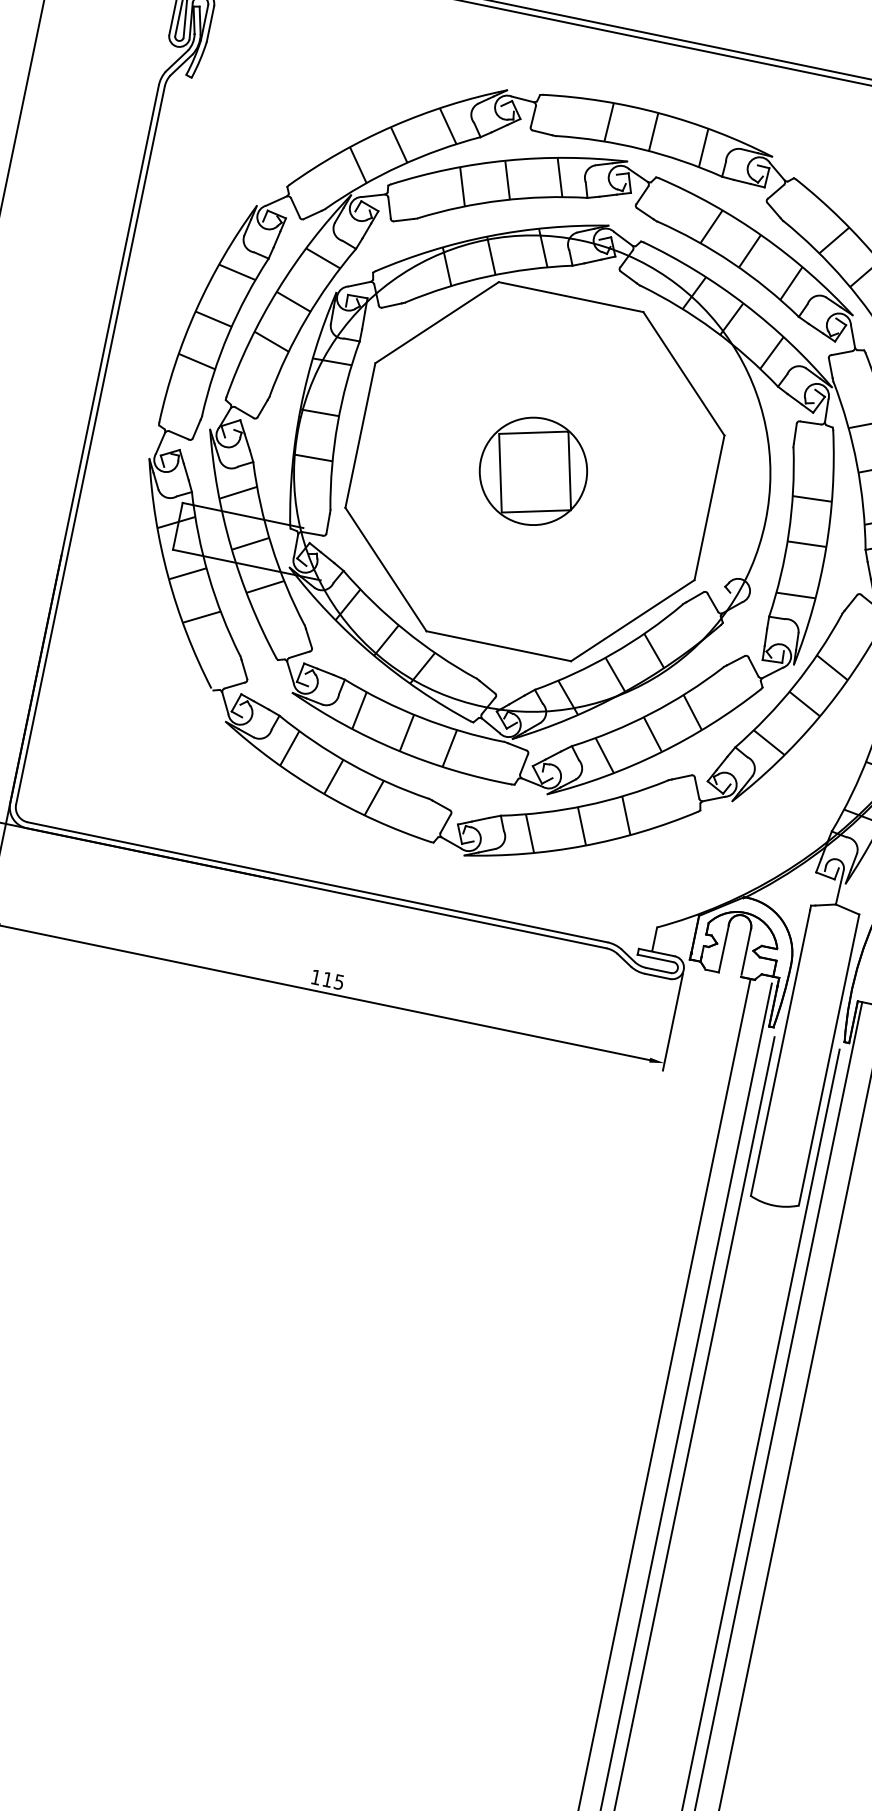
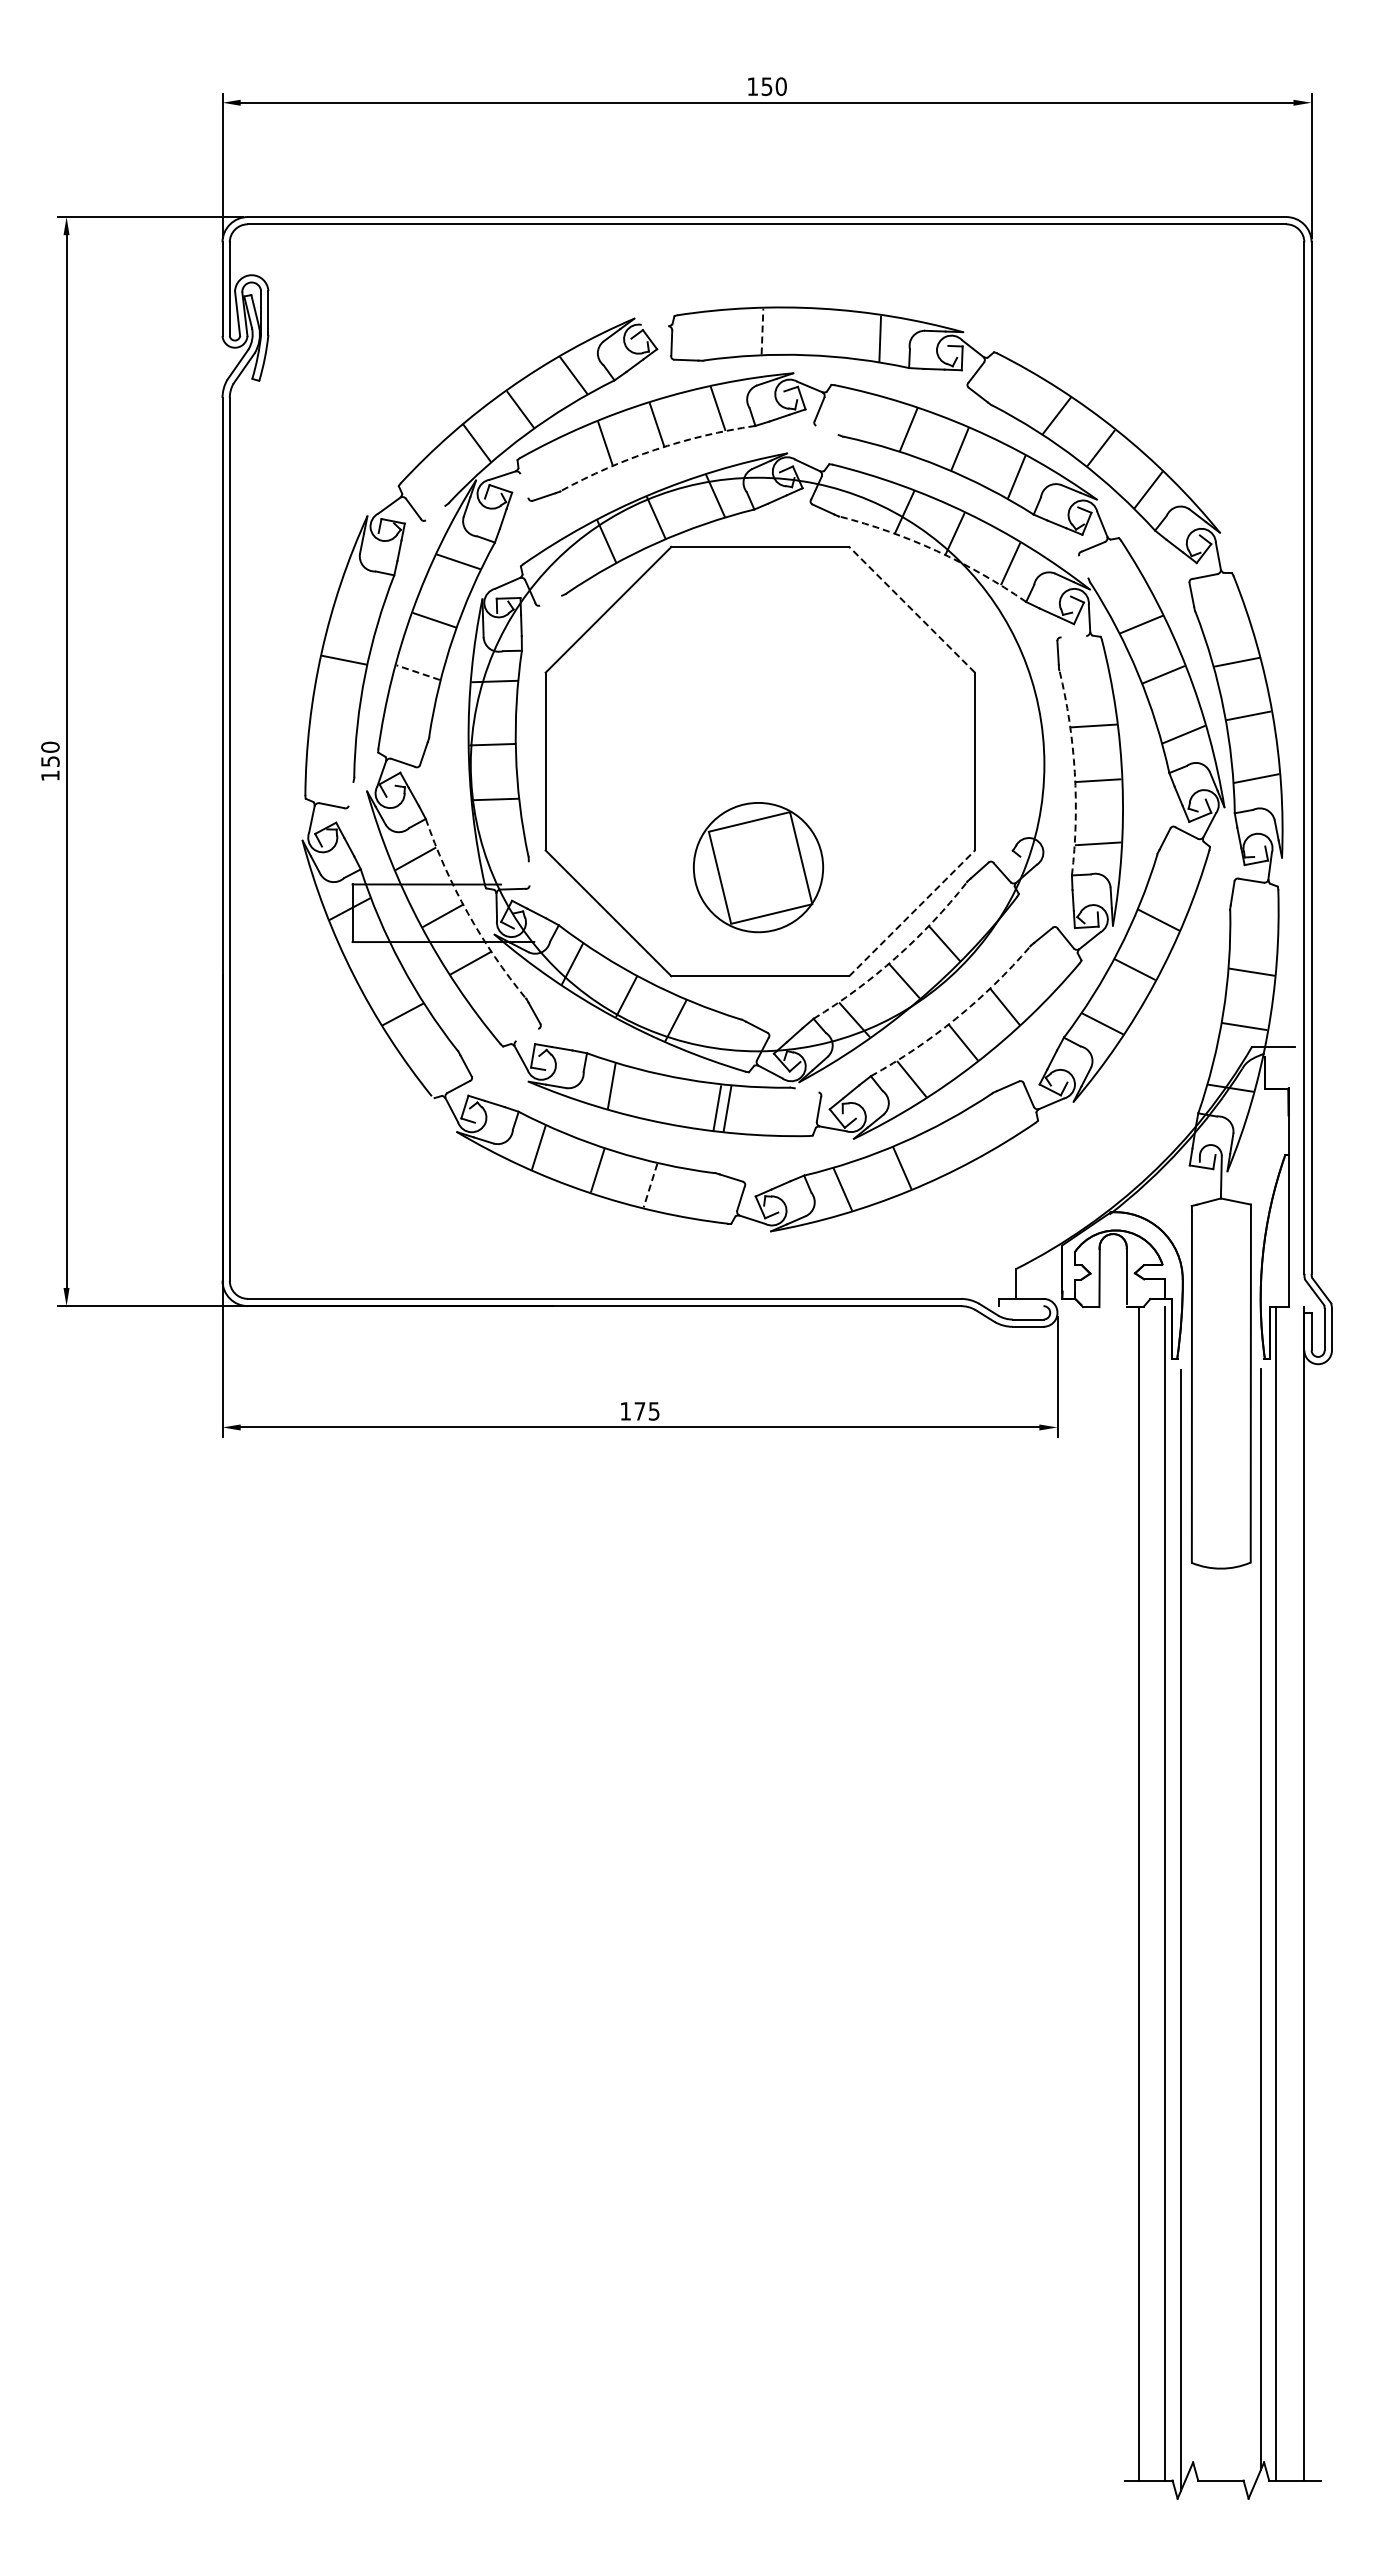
line: (522, 99) -> (654, 325), removed
line: (609, 122) -> (762, 331), solid -> dashed
line: (653, 132) -> (817, 332), removed
arc: (502, 200) -> (655, 449), solid -> dashed
line: (389, 207) -> (524, 485), removed
line: (645, 213) -> (827, 430), removed
line: (312, 214) -> (435, 512), removed
line: (237, 271) -> (360, 598), removed
line: (392, 305) -> (551, 600), removed
arc: (713, 330) -> (936, 551), solid -> dashed
line: (271, 341) -> (418, 672), solid -> dashed
line: (196, 360) -> (334, 713), removed
line: (830, 368) -> (1083, 567), removed
line: (684, 373) -> (912, 609), solid -> dashed
line: (810, 422) -> (1073, 636), removed
line: (196, 428) -> (350, 793), removed
part: (533, 471) -> (758, 867), moved
line: (327, 523) -> (528, 873), removed
arc: (788, 533) -> (1074, 772), solid -> dashed
arc: (271, 545) -> (467, 913), solid -> dashed
line: (188, 573) -> (376, 966), removed
line: (633, 620) -> (912, 913), solid -> dashed
arc: (612, 653) -> (896, 957), solid -> dashed
line: (299, 654) -> (527, 1034), removed
arc: (651, 713) -> (956, 1018), solid -> dashed
line: (407, 732) -> (717, 1108), moved
line: (517, 746) -> (806, 1090), removed
line: (374, 797) -> (650, 1185), solid -> dashed
line: (625, 815) -> (951, 1144), removed
line: (655, 958) -> (1021, 1306), removed
text: (327, 979) -> (639, 1411), 115 -> 175

